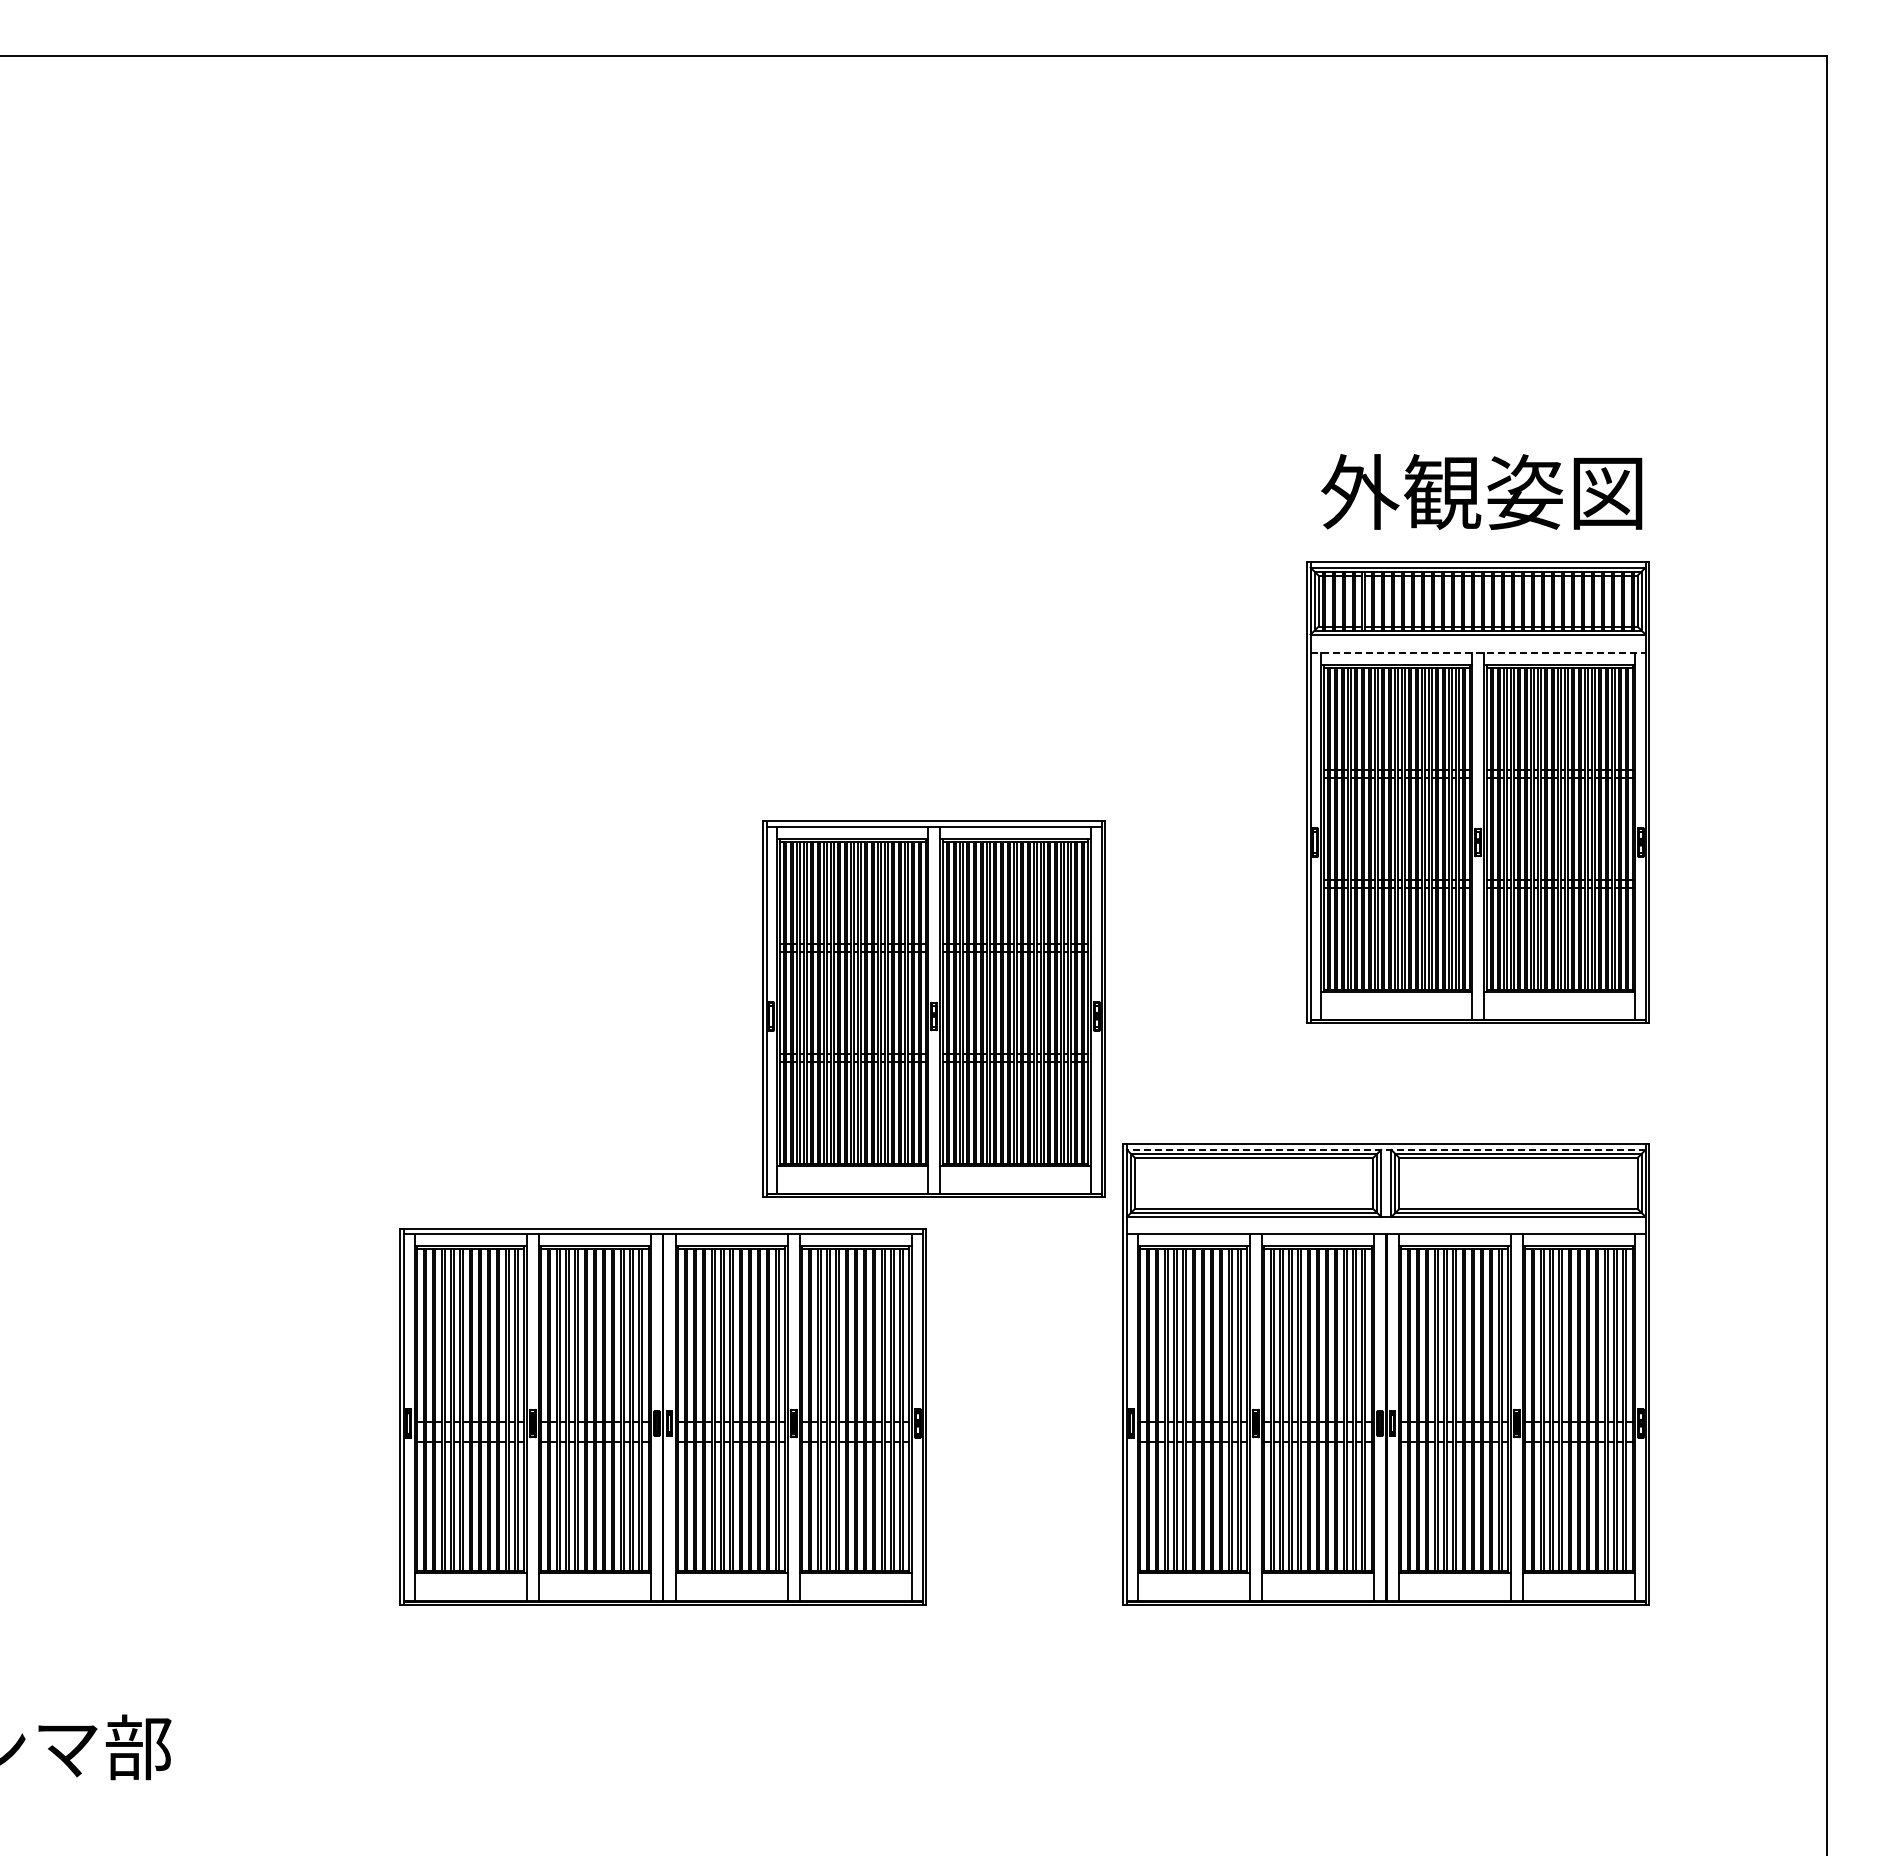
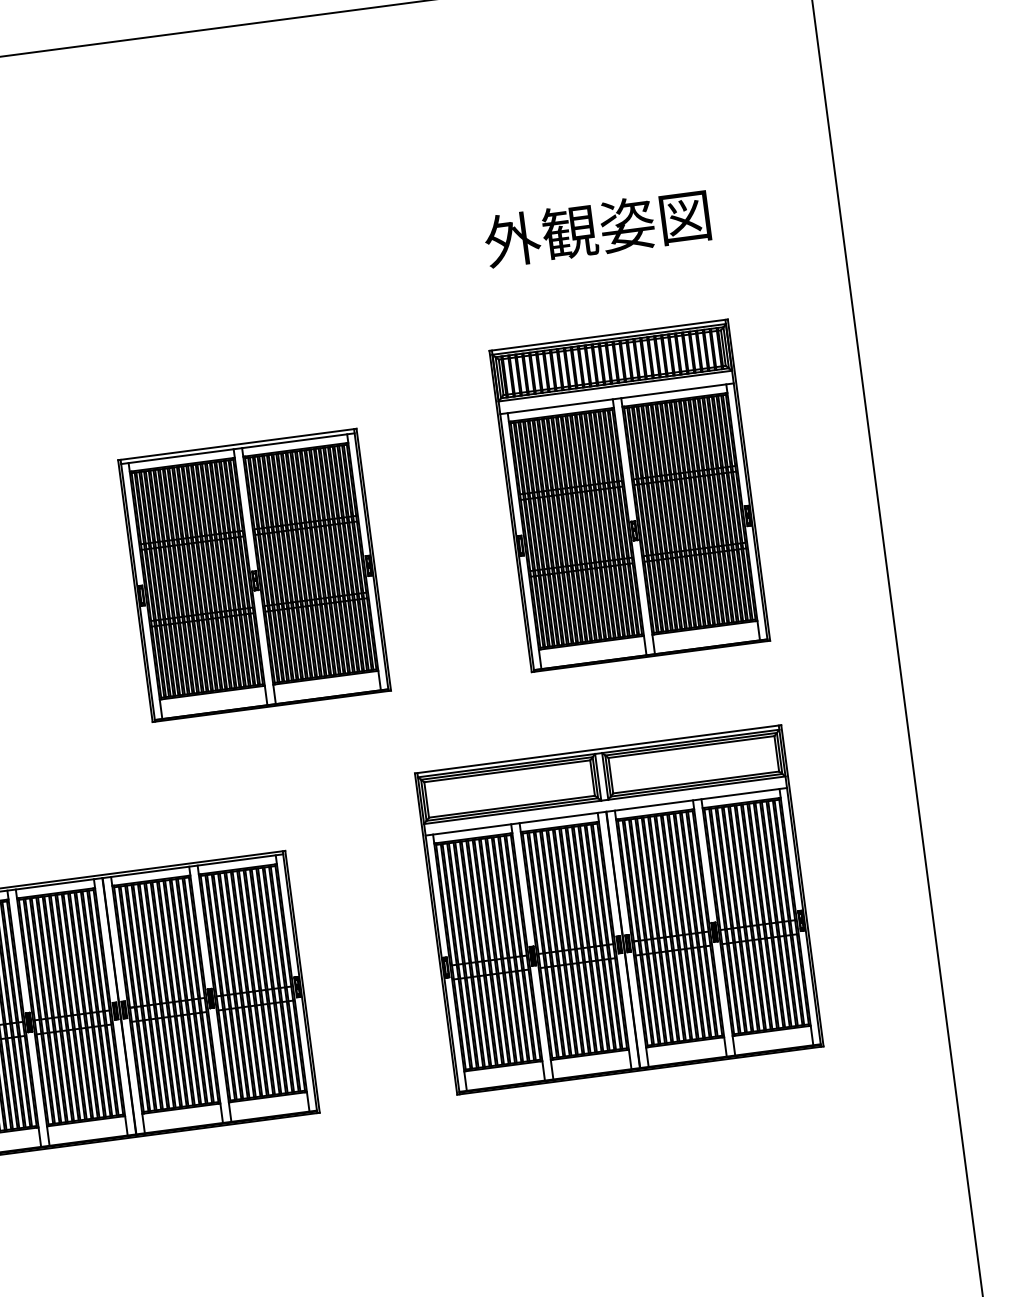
text: (1481, 491) -> (596, 228), moved
line: (1478, 652) -> (617, 398), dashed -> solid
part: (933, 1008) -> (254, 575), moved
line: (1385, 1149) -> (598, 753), dashed -> solid

